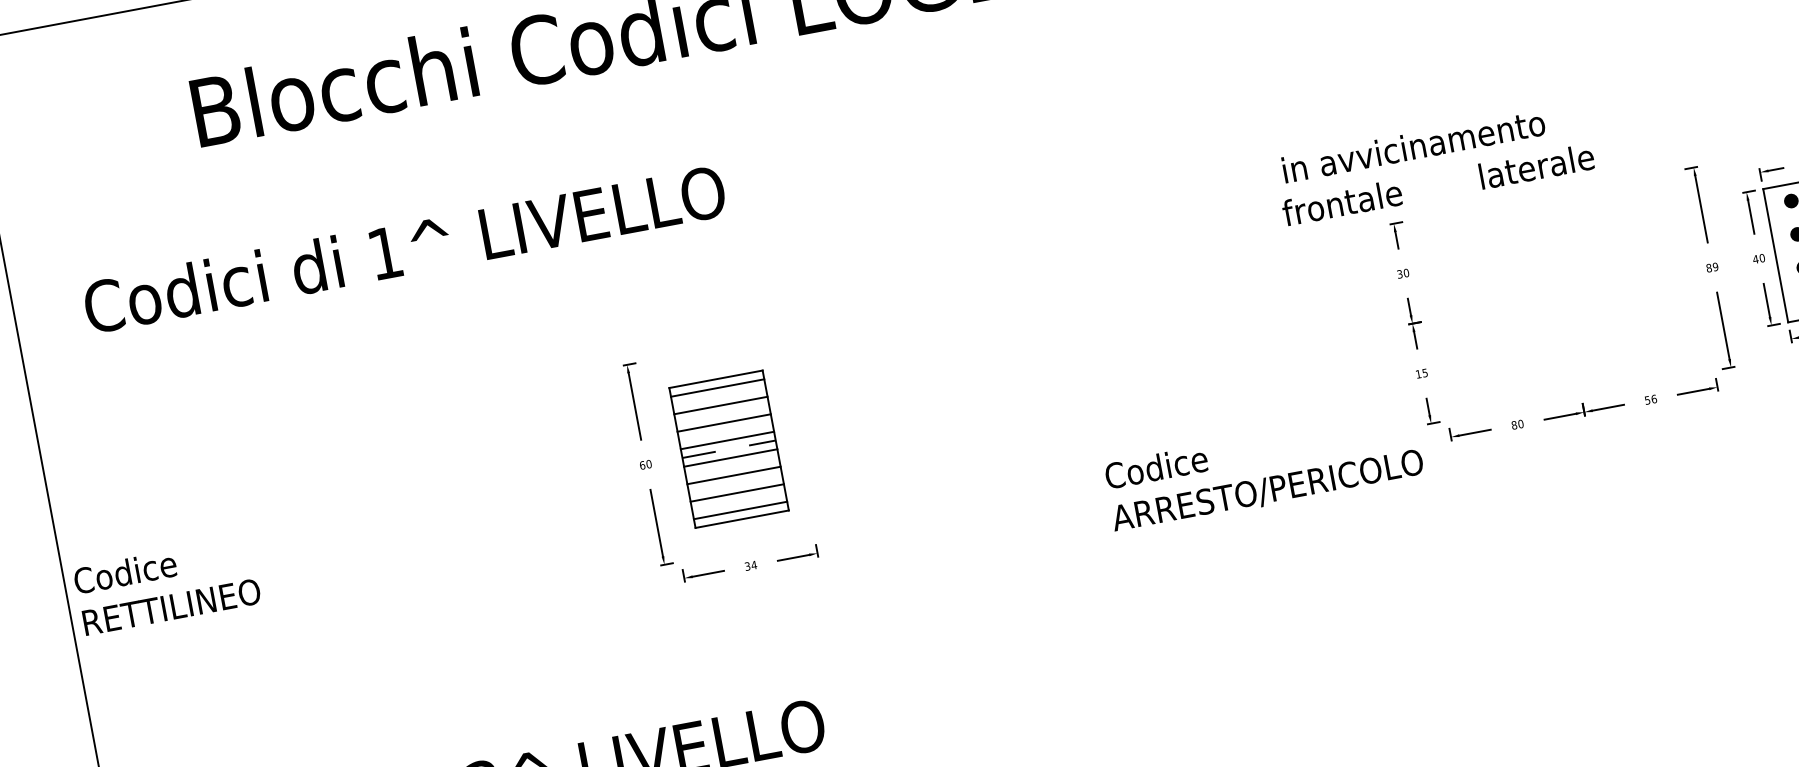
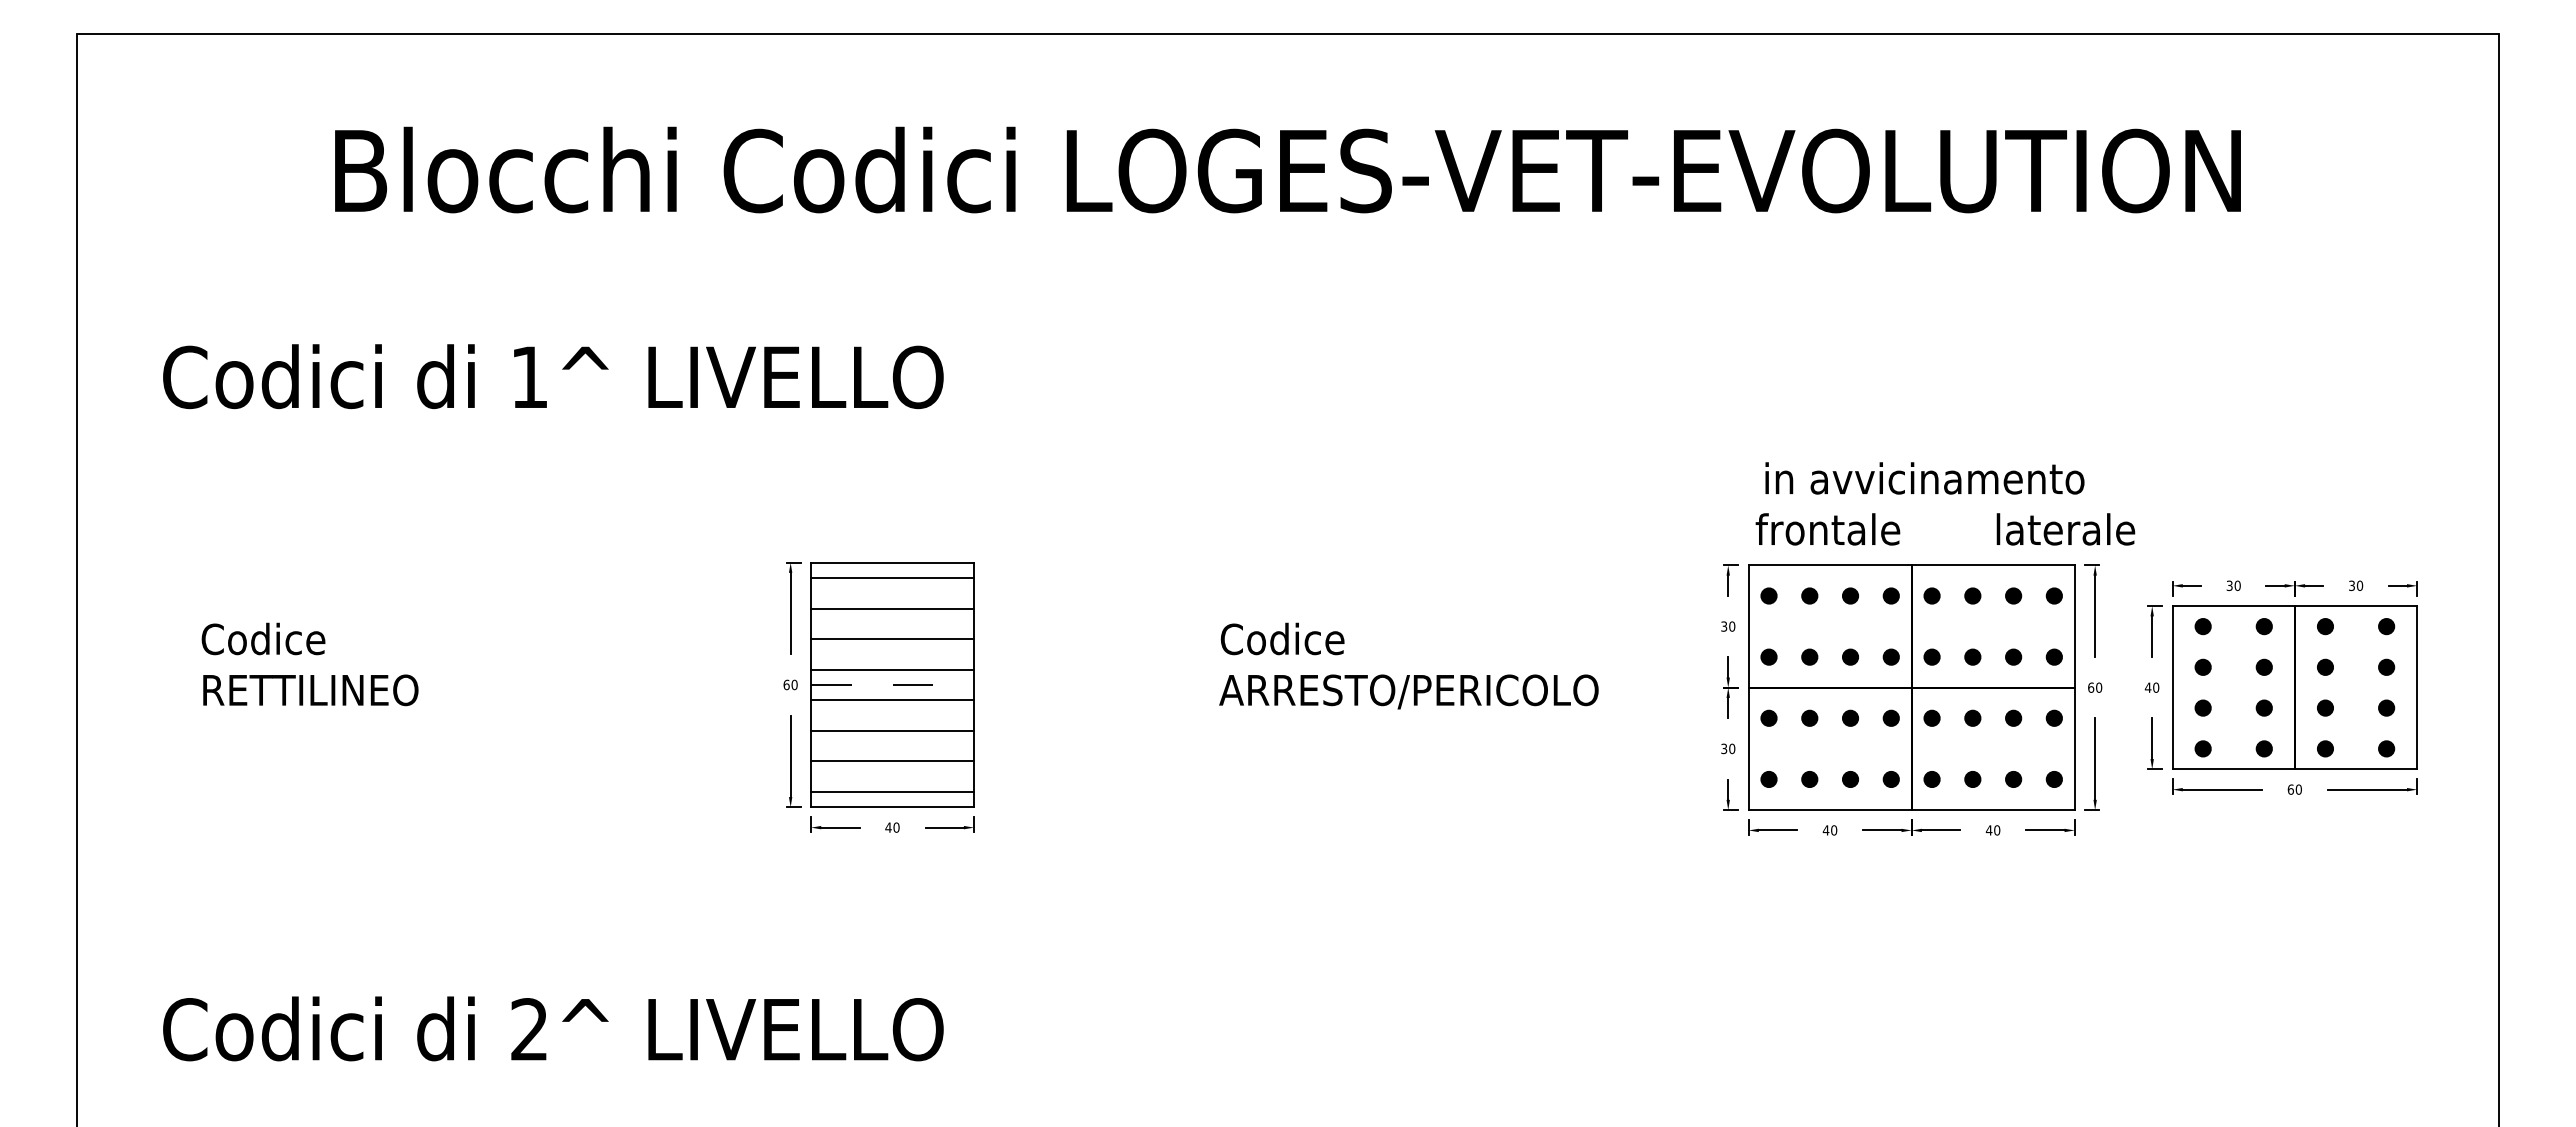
text: (1434, 163) -> (1945, 503), moved
text: (1712, 267) -> (2095, 687), 89 -> 60
part: (1562, 295) -> (1911, 687), added
text: (1422, 373) -> (1728, 748), 15 -> 30
text: (1650, 399) -> (1992, 830), 56 -> 40
text: (1513, 425) -> (1825, 830), 80 -> 40
part: (728, 448) -> (892, 684), size x1.43
text: (1263, 469) -> (1408, 665), moved
text: (750, 565) -> (892, 827), 34 -> 40
text: (166, 586) -> (309, 664), moved

